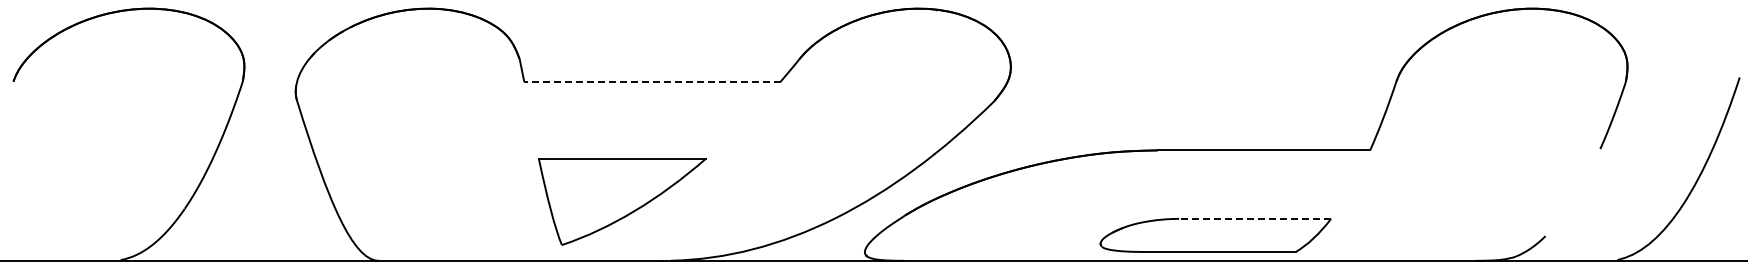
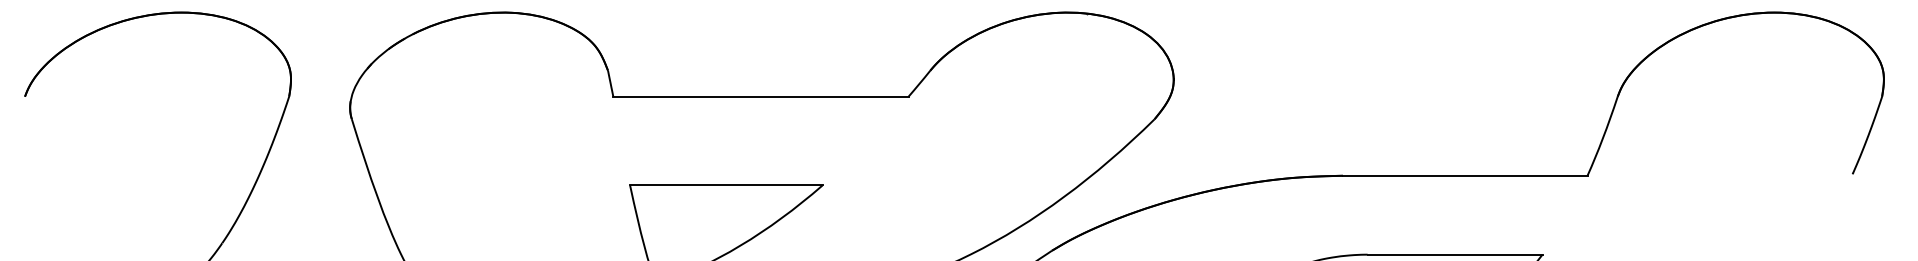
line: (651, 81) -> (759, 96), dashed -> solid
line: (1255, 218) -> (1455, 254), dashed -> solid

